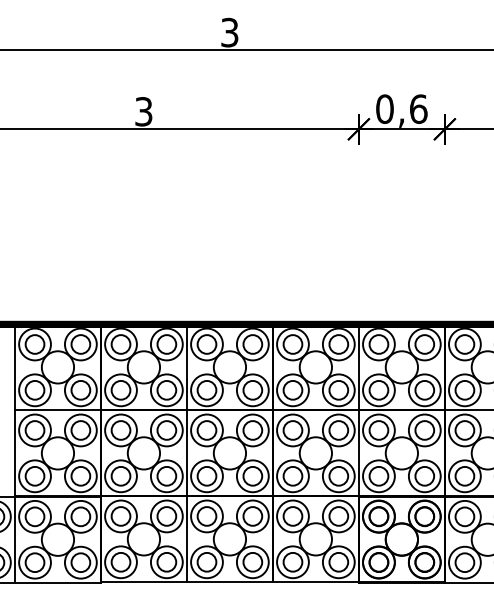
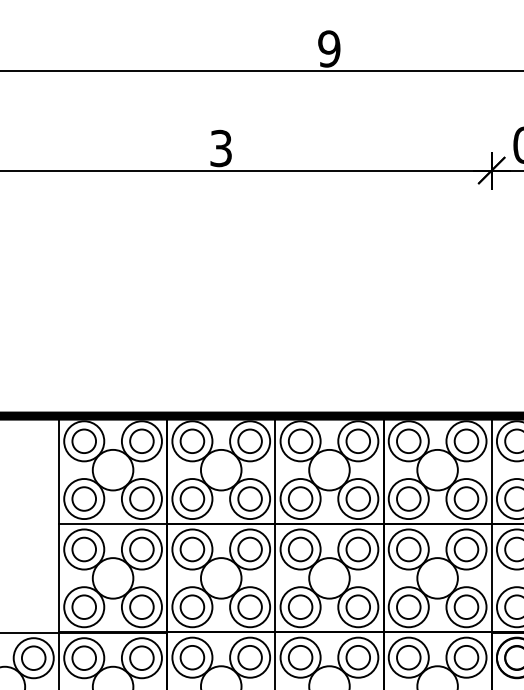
text: (229, 32) -> (328, 48), 3 -> 9

